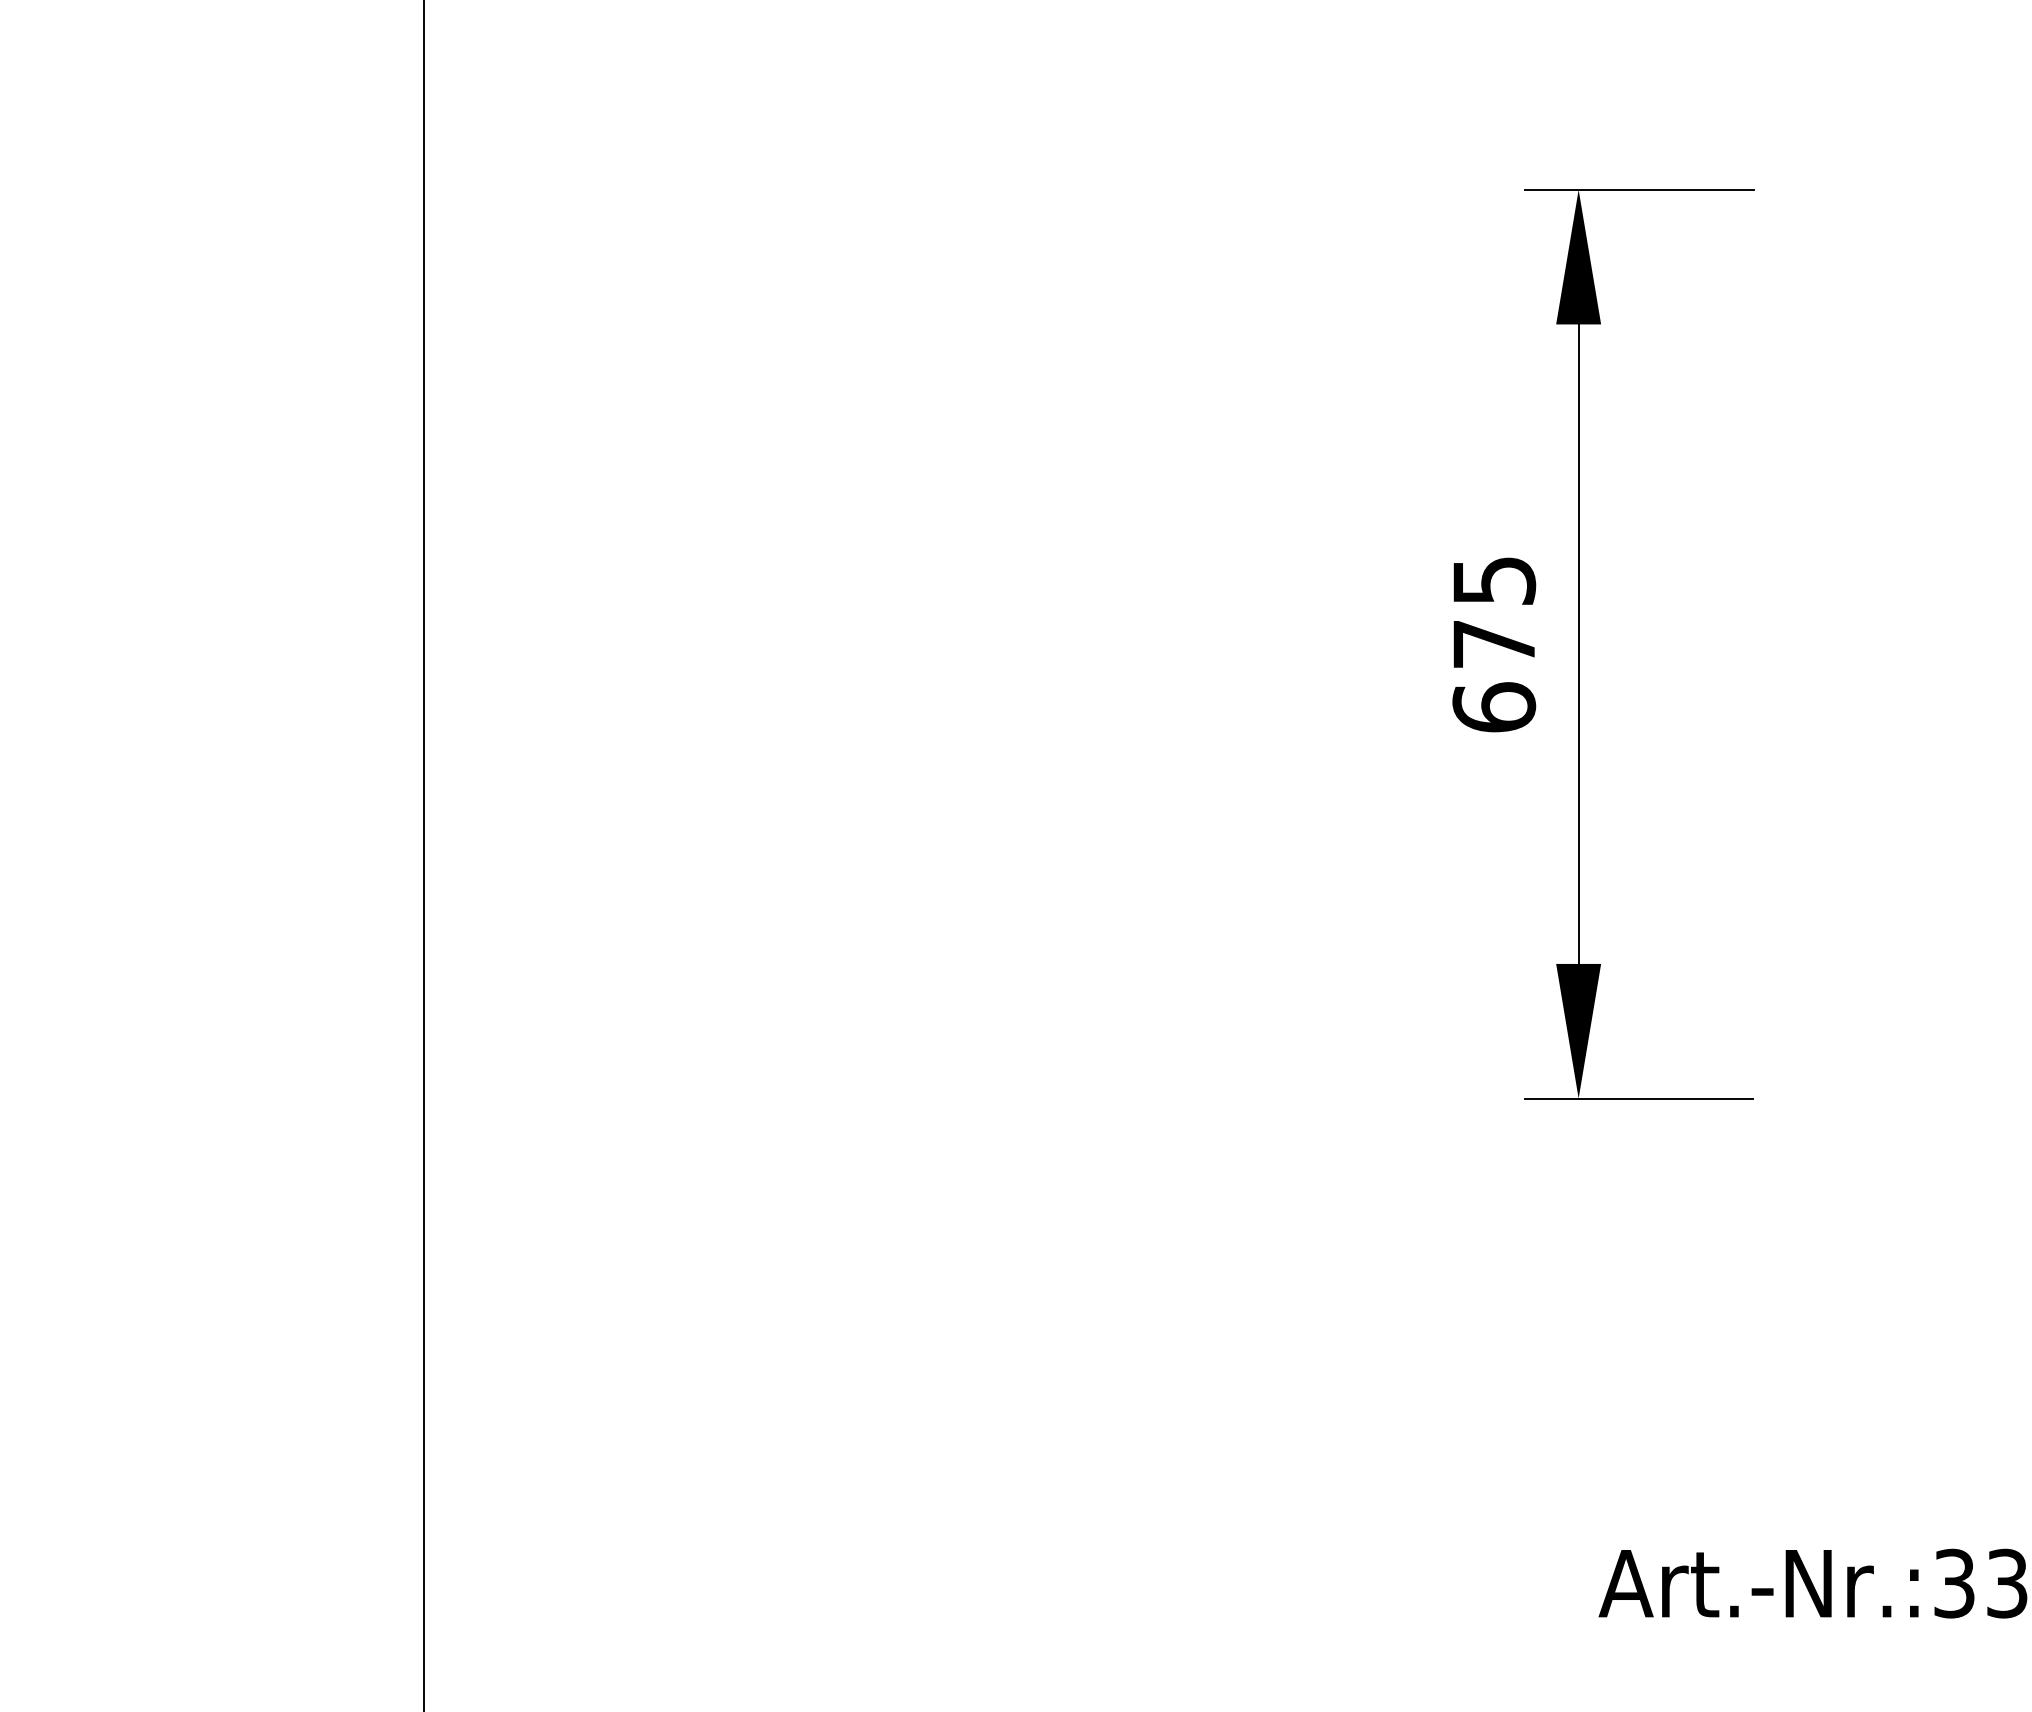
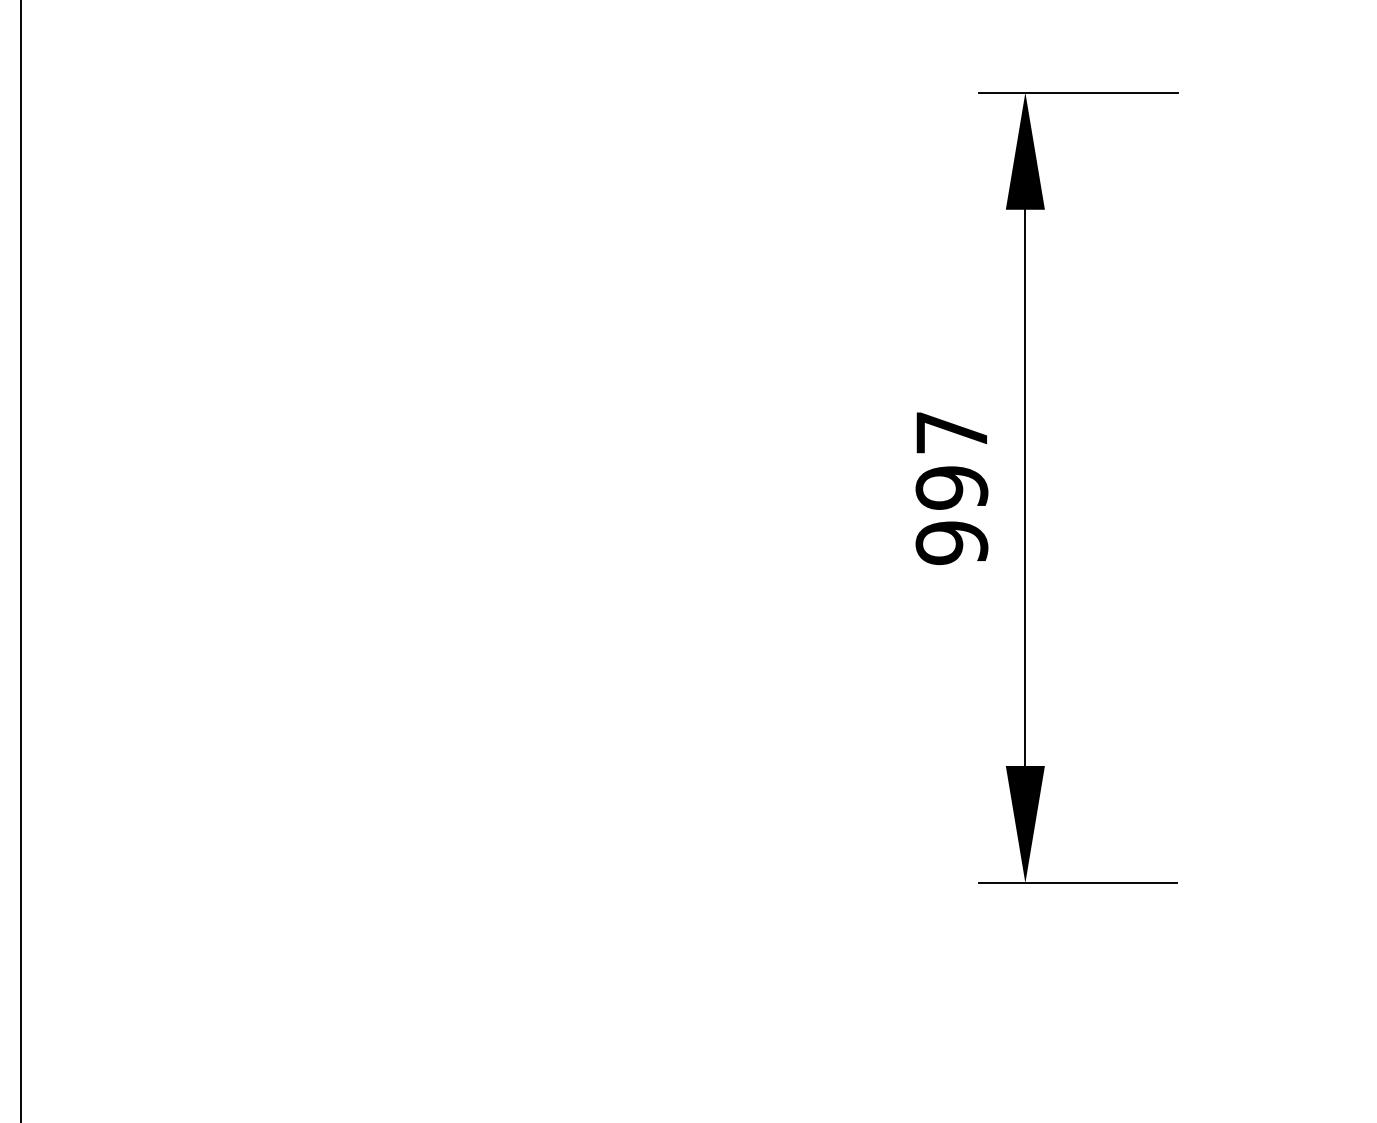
text: (1494, 644) -> (952, 488), 675 -> 997

